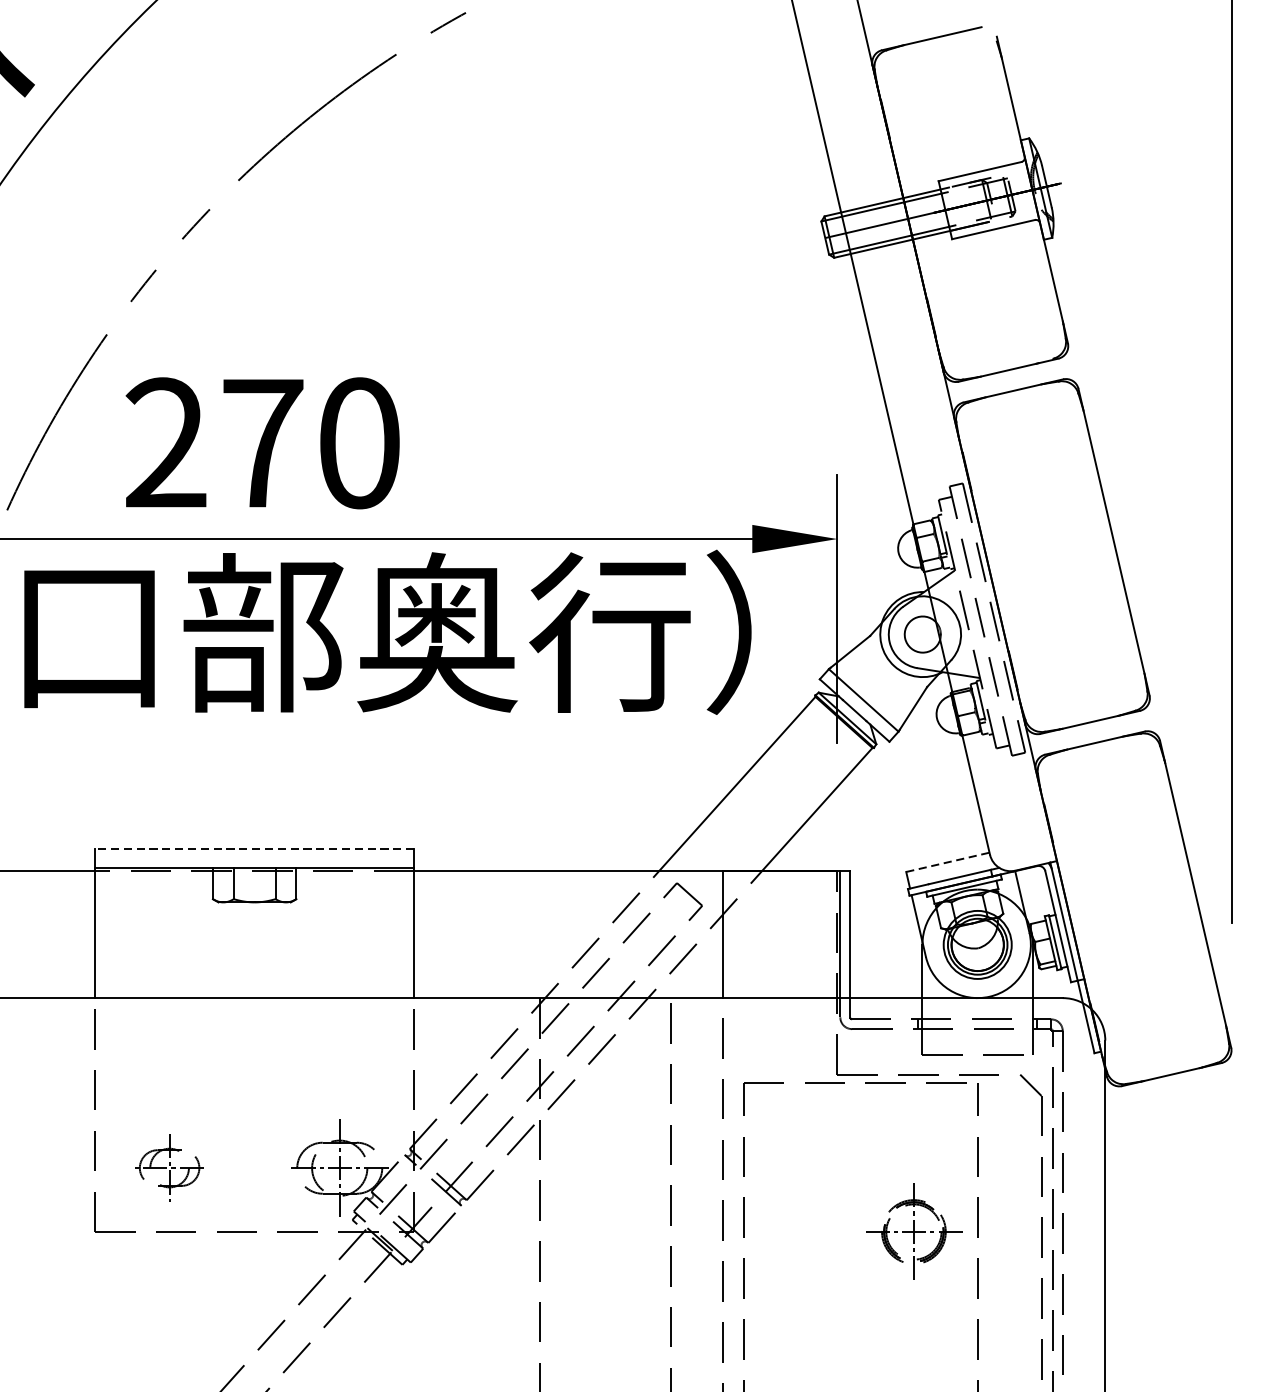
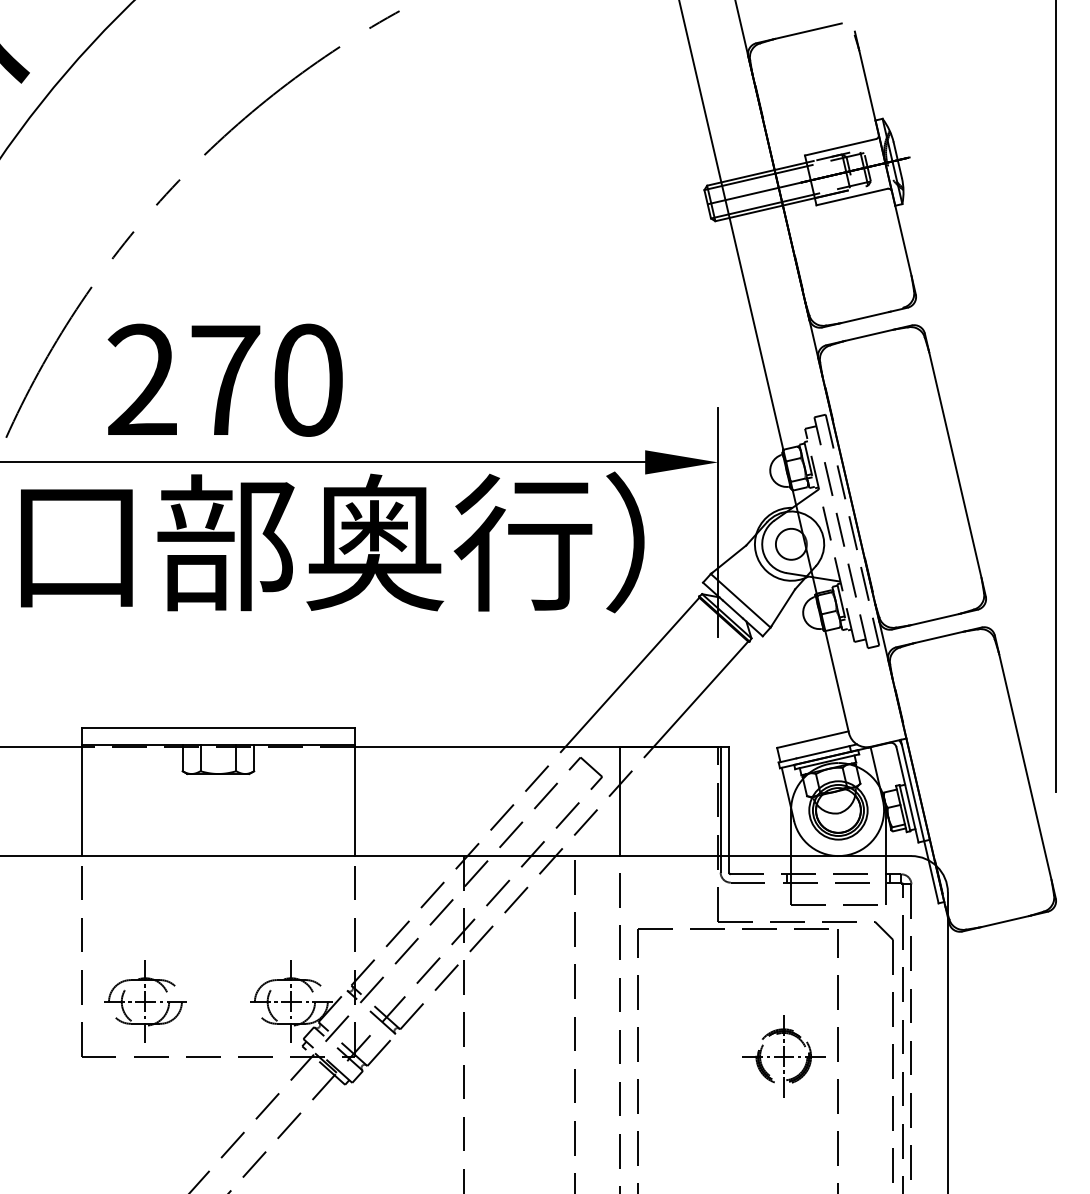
line: (254, 849) -> (218, 728), dashed -> solid
line: (947, 862) -> (812, 739), dashed -> solid
part: (169, 1167) -> (145, 1001), size x1.43

